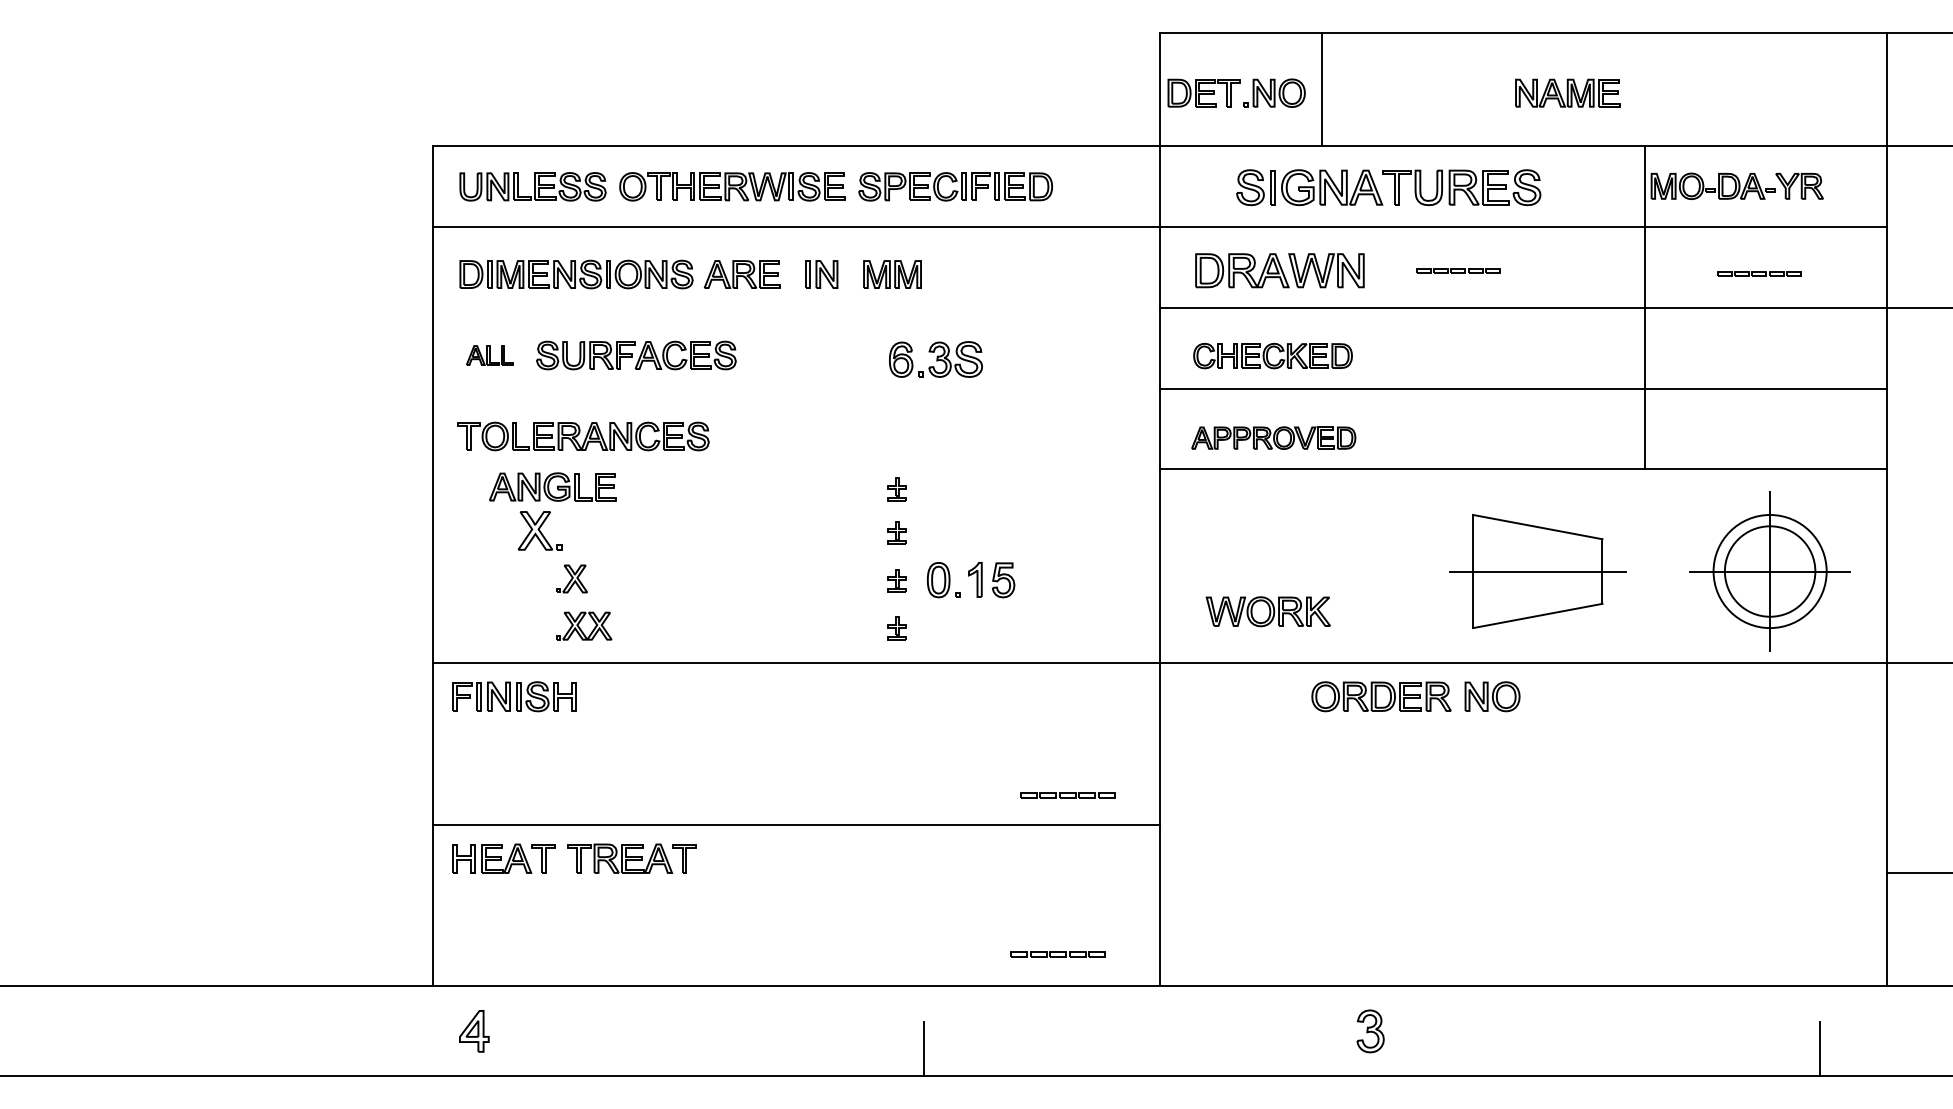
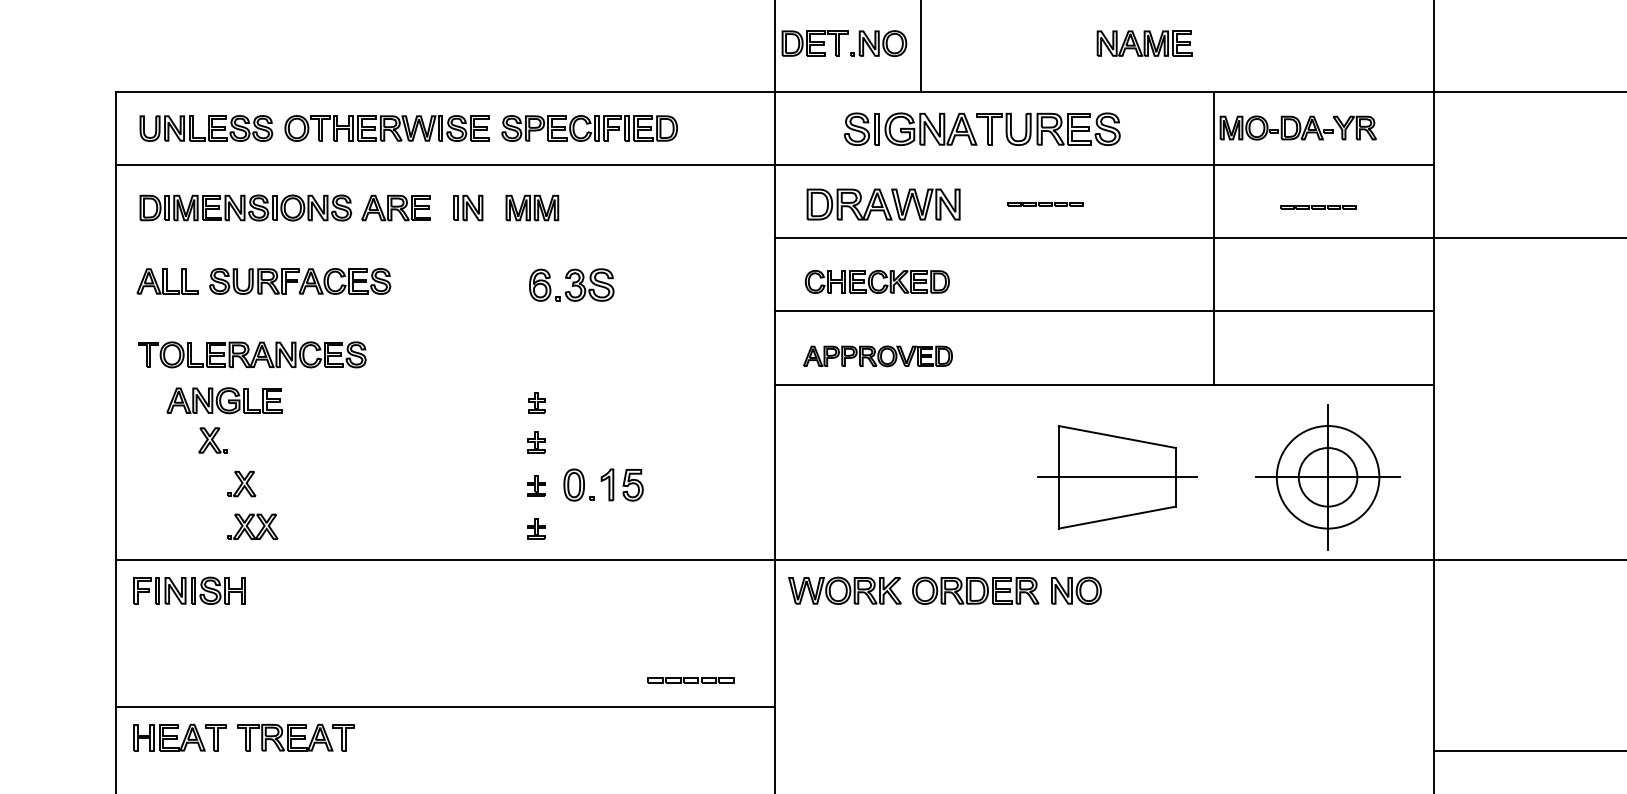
part: (489, 355) -> (166, 281), size x1.43
part: (540, 530) -> (213, 440), size x0.71
circle: (1769, 571) -> (1327, 477), size x0.71
part: (1267, 611) -> (844, 590), moved

